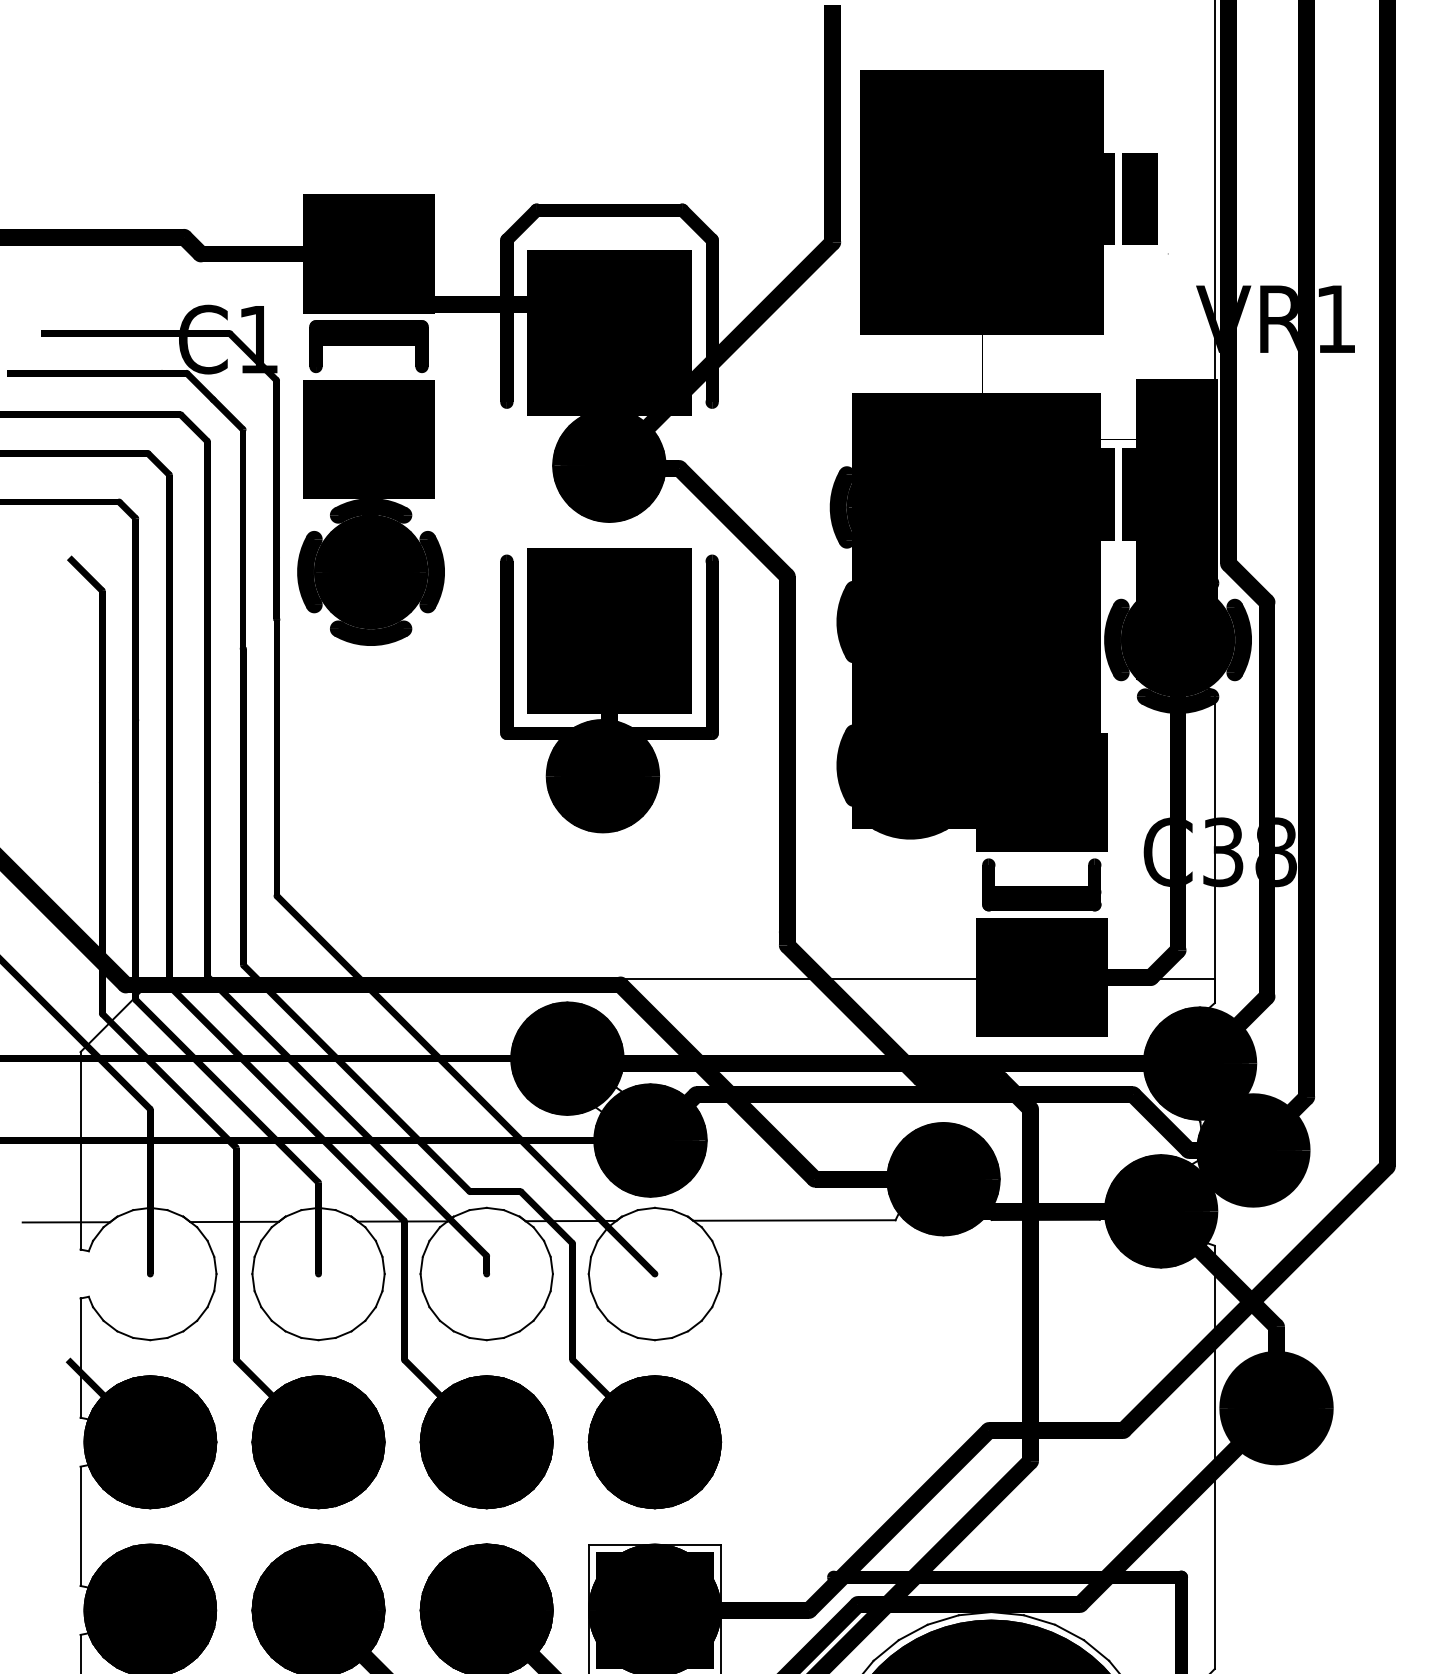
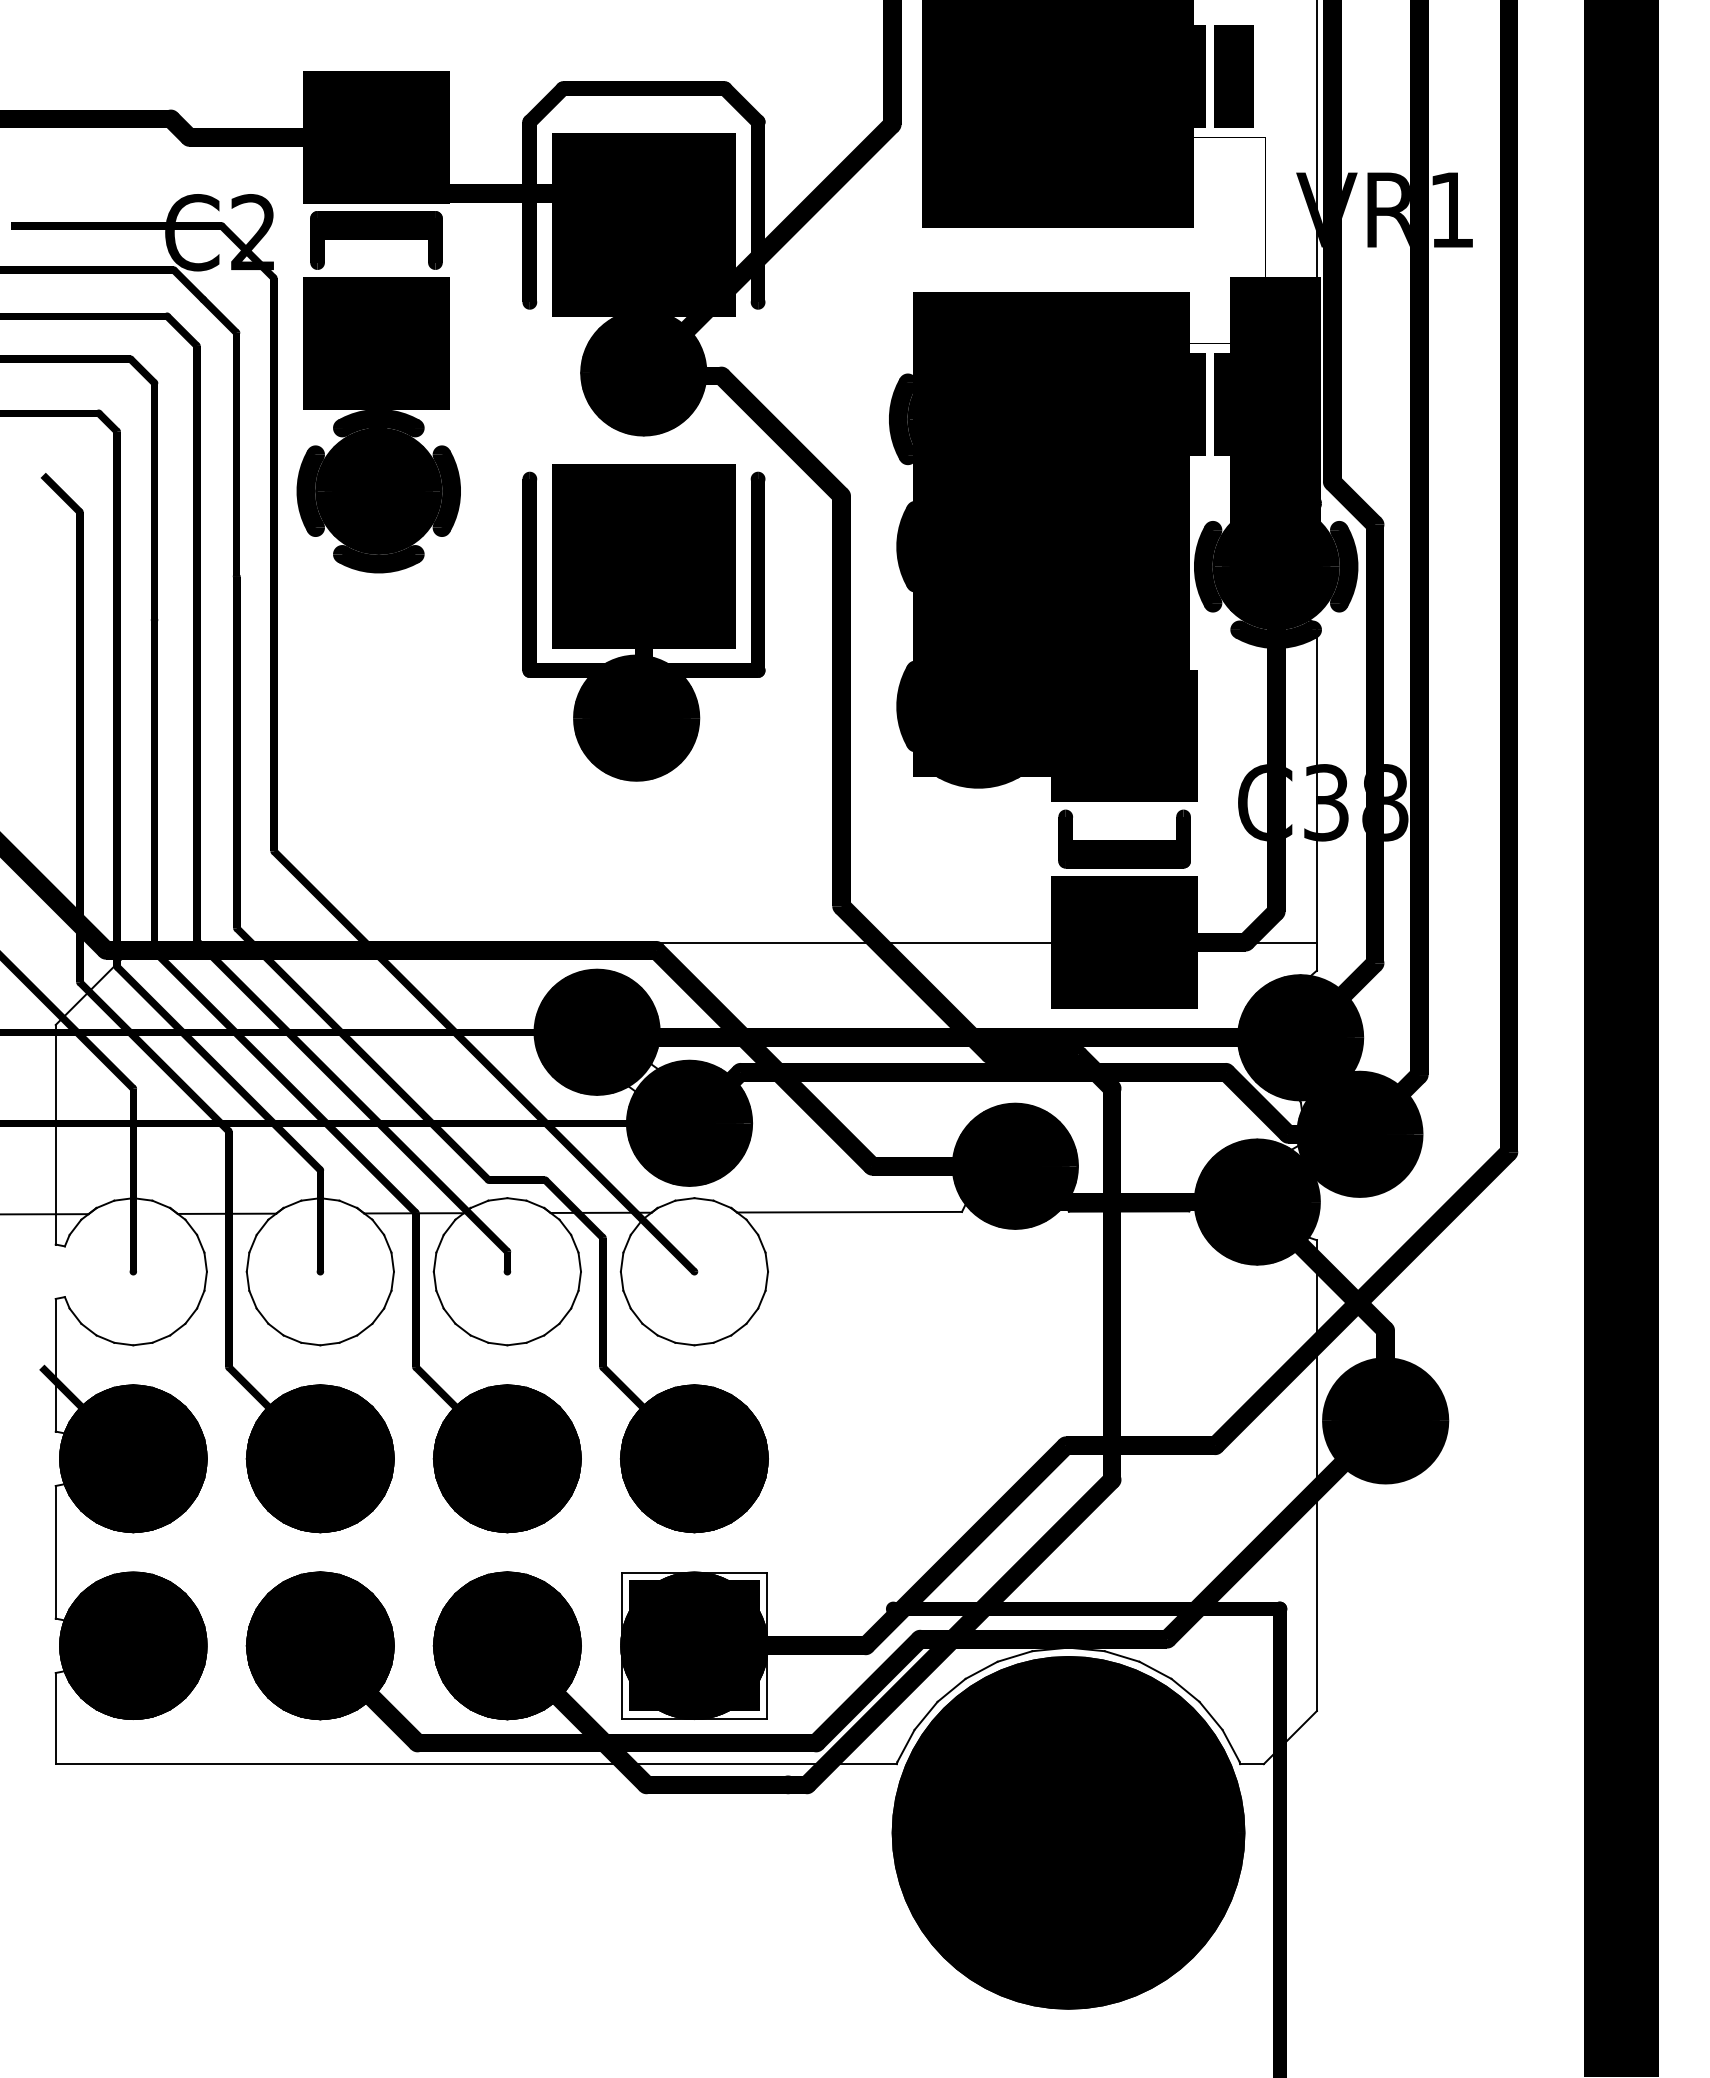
text: (257, 339) -> (252, 232), C1 -> C2

